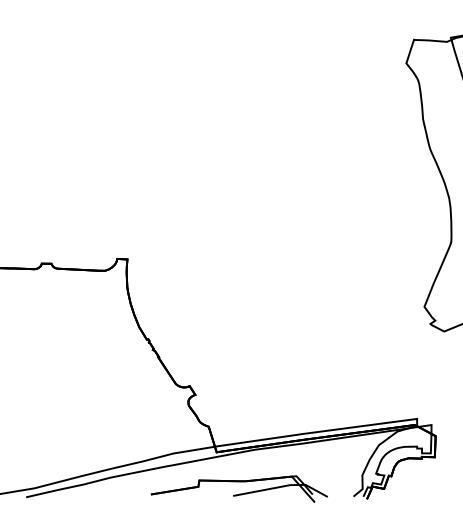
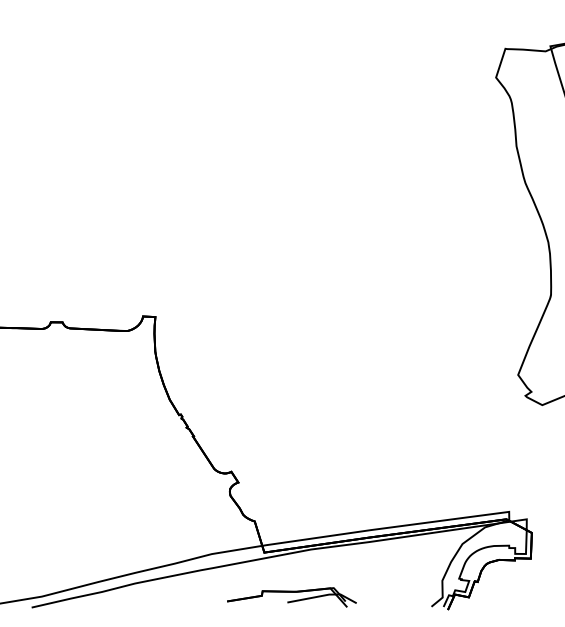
part: (238, 488) -> (291, 596), size x0.6

